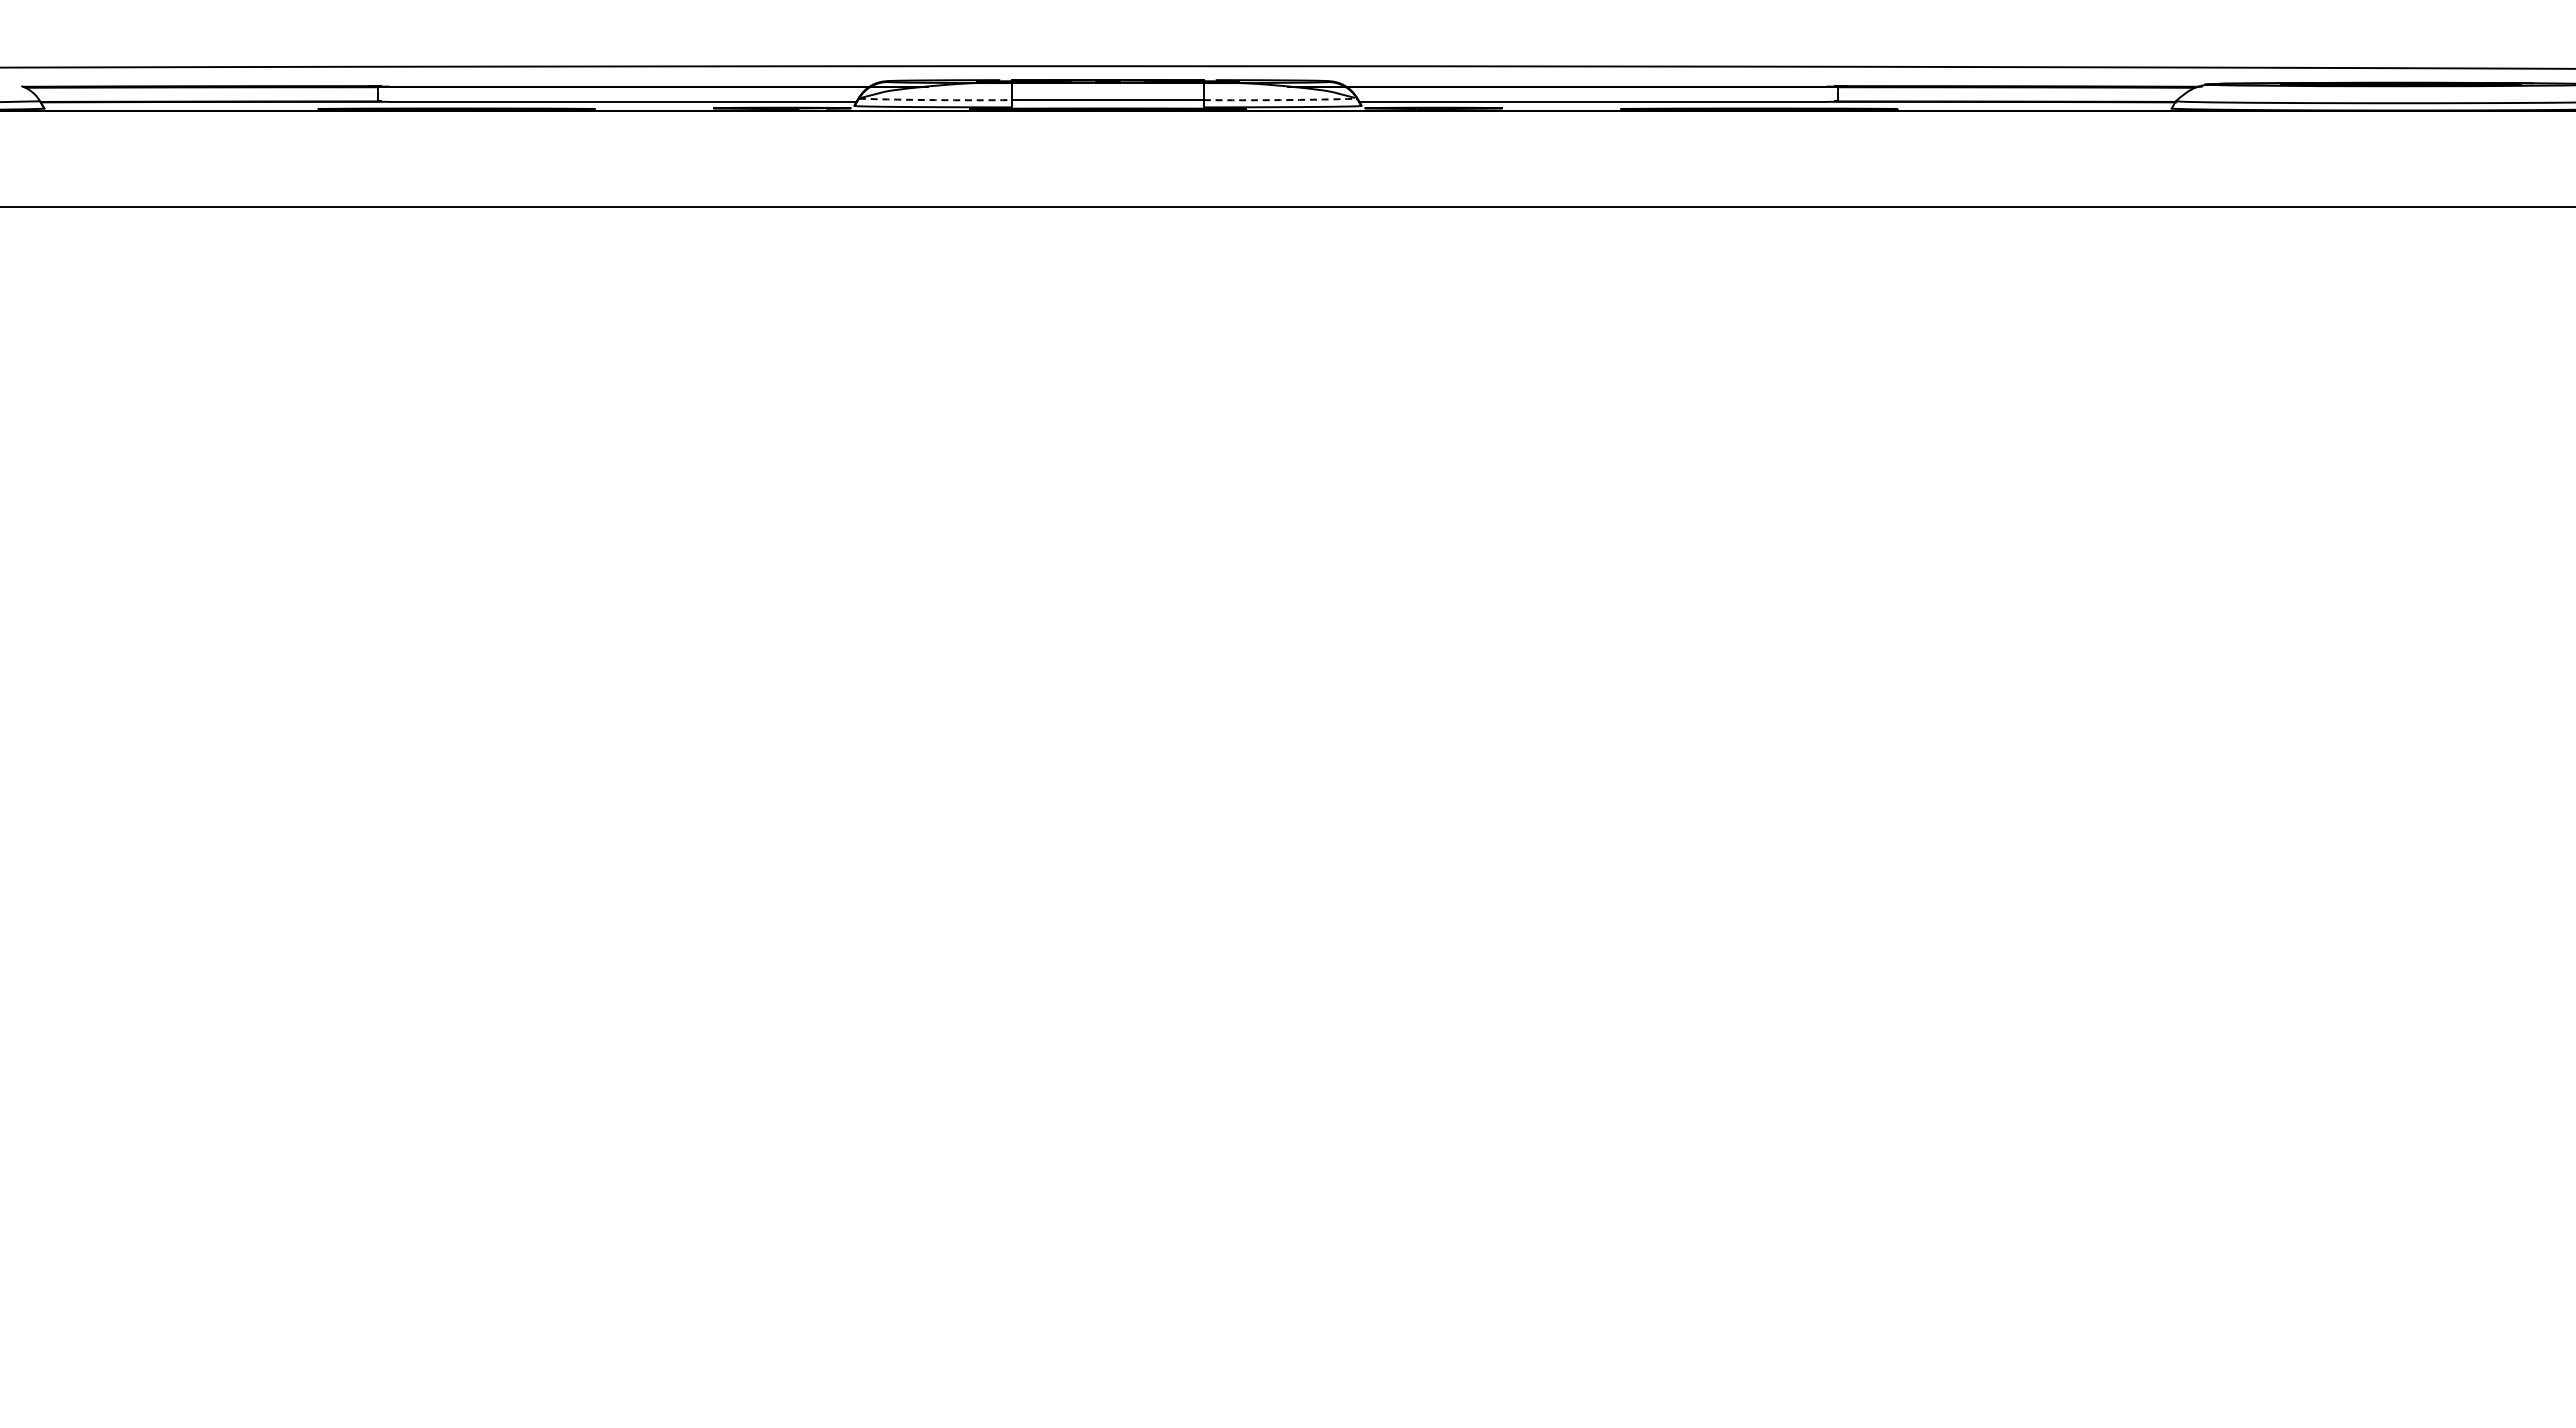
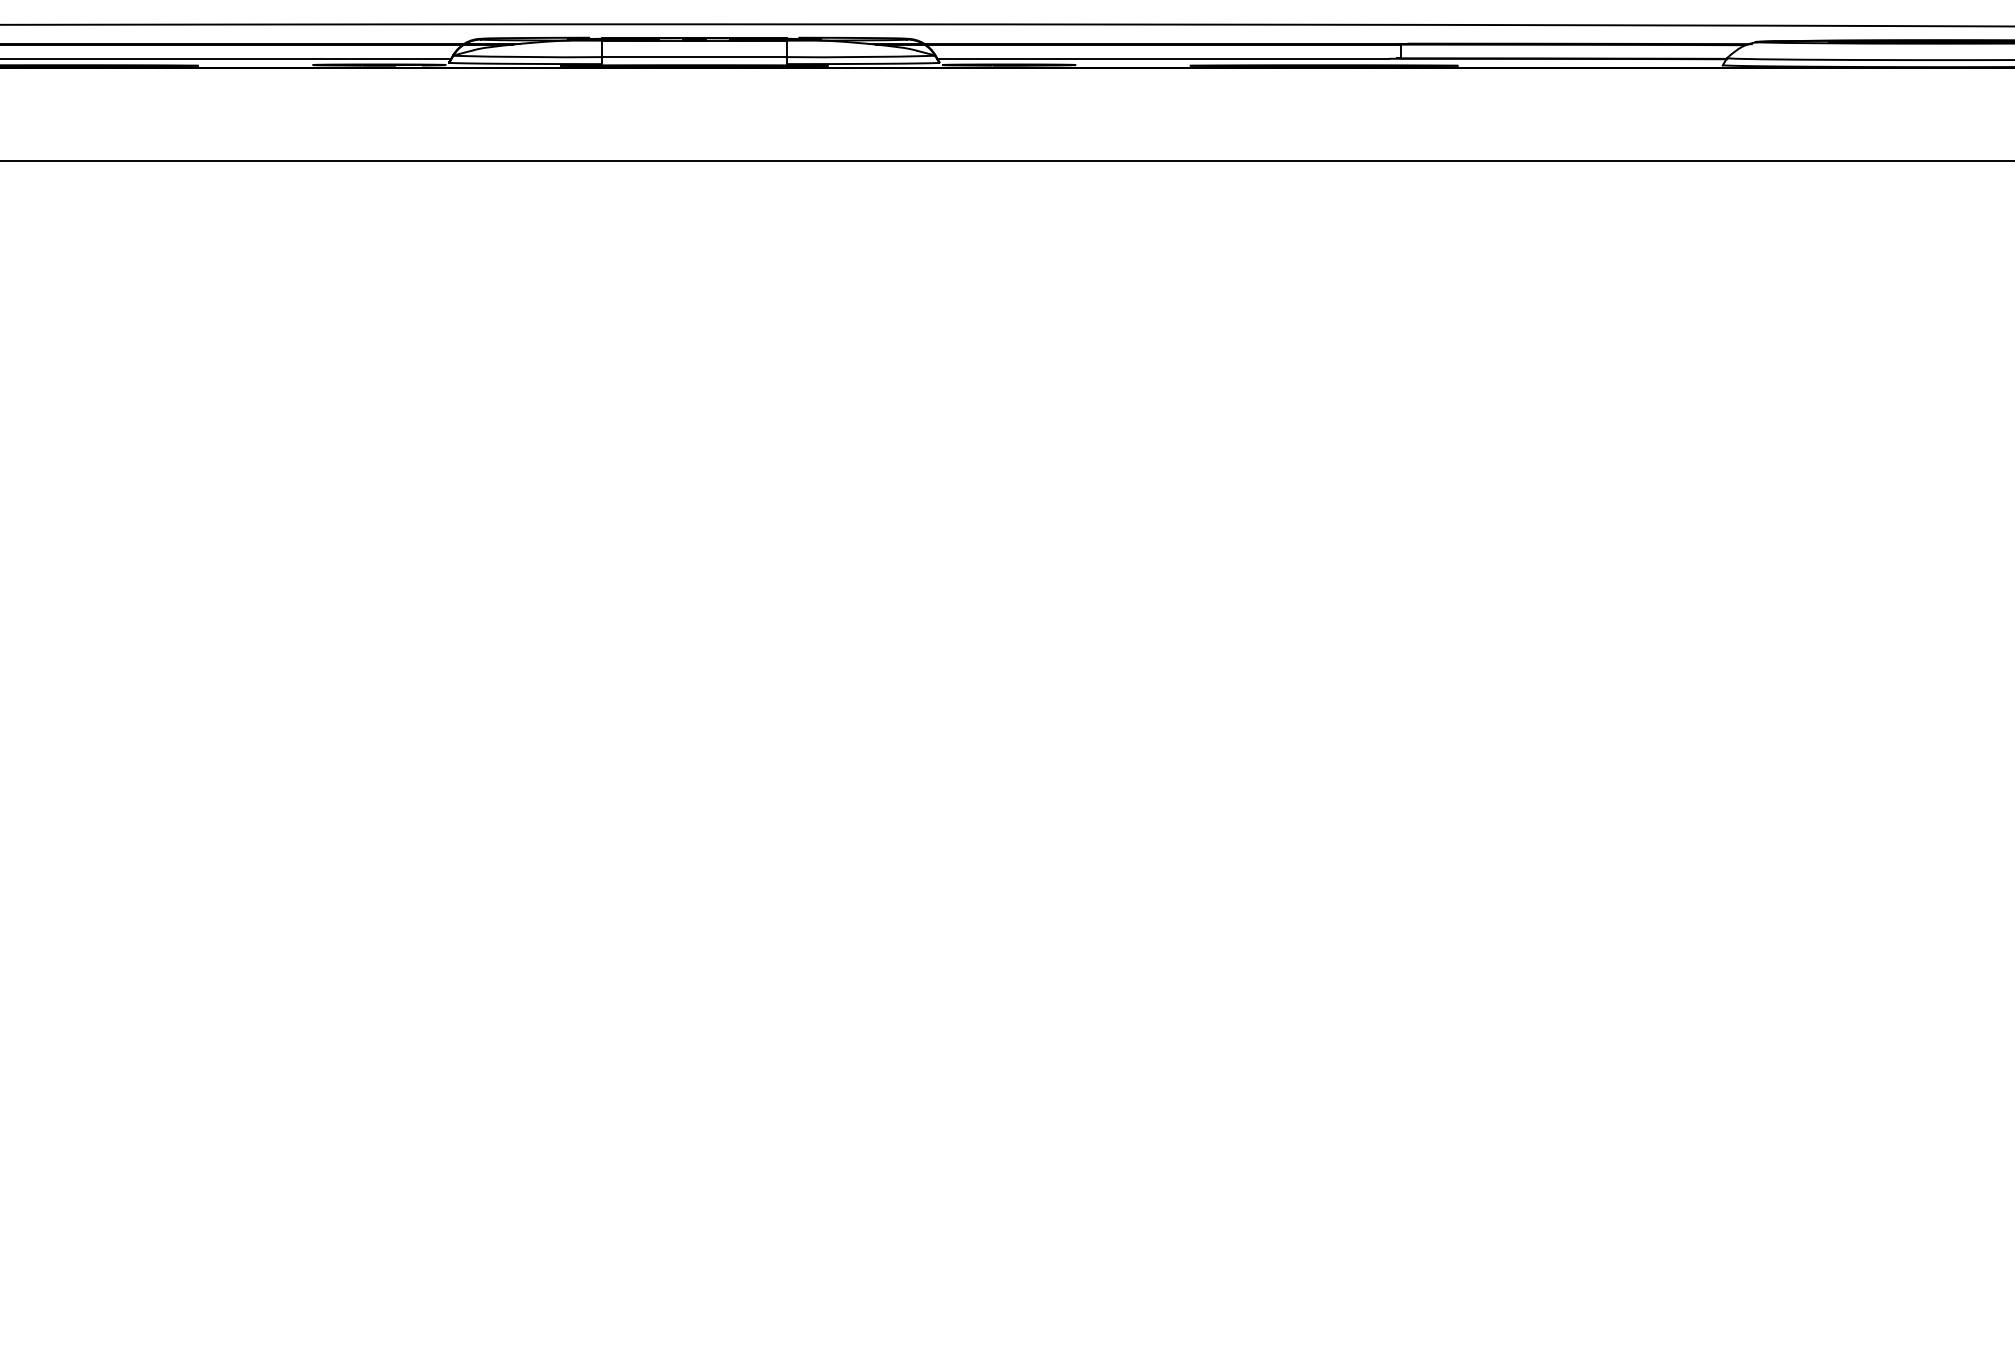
arc: (935, 100) -> (527, 57), dashed -> solid
arc: (1280, 100) -> (861, 57), dashed -> solid

